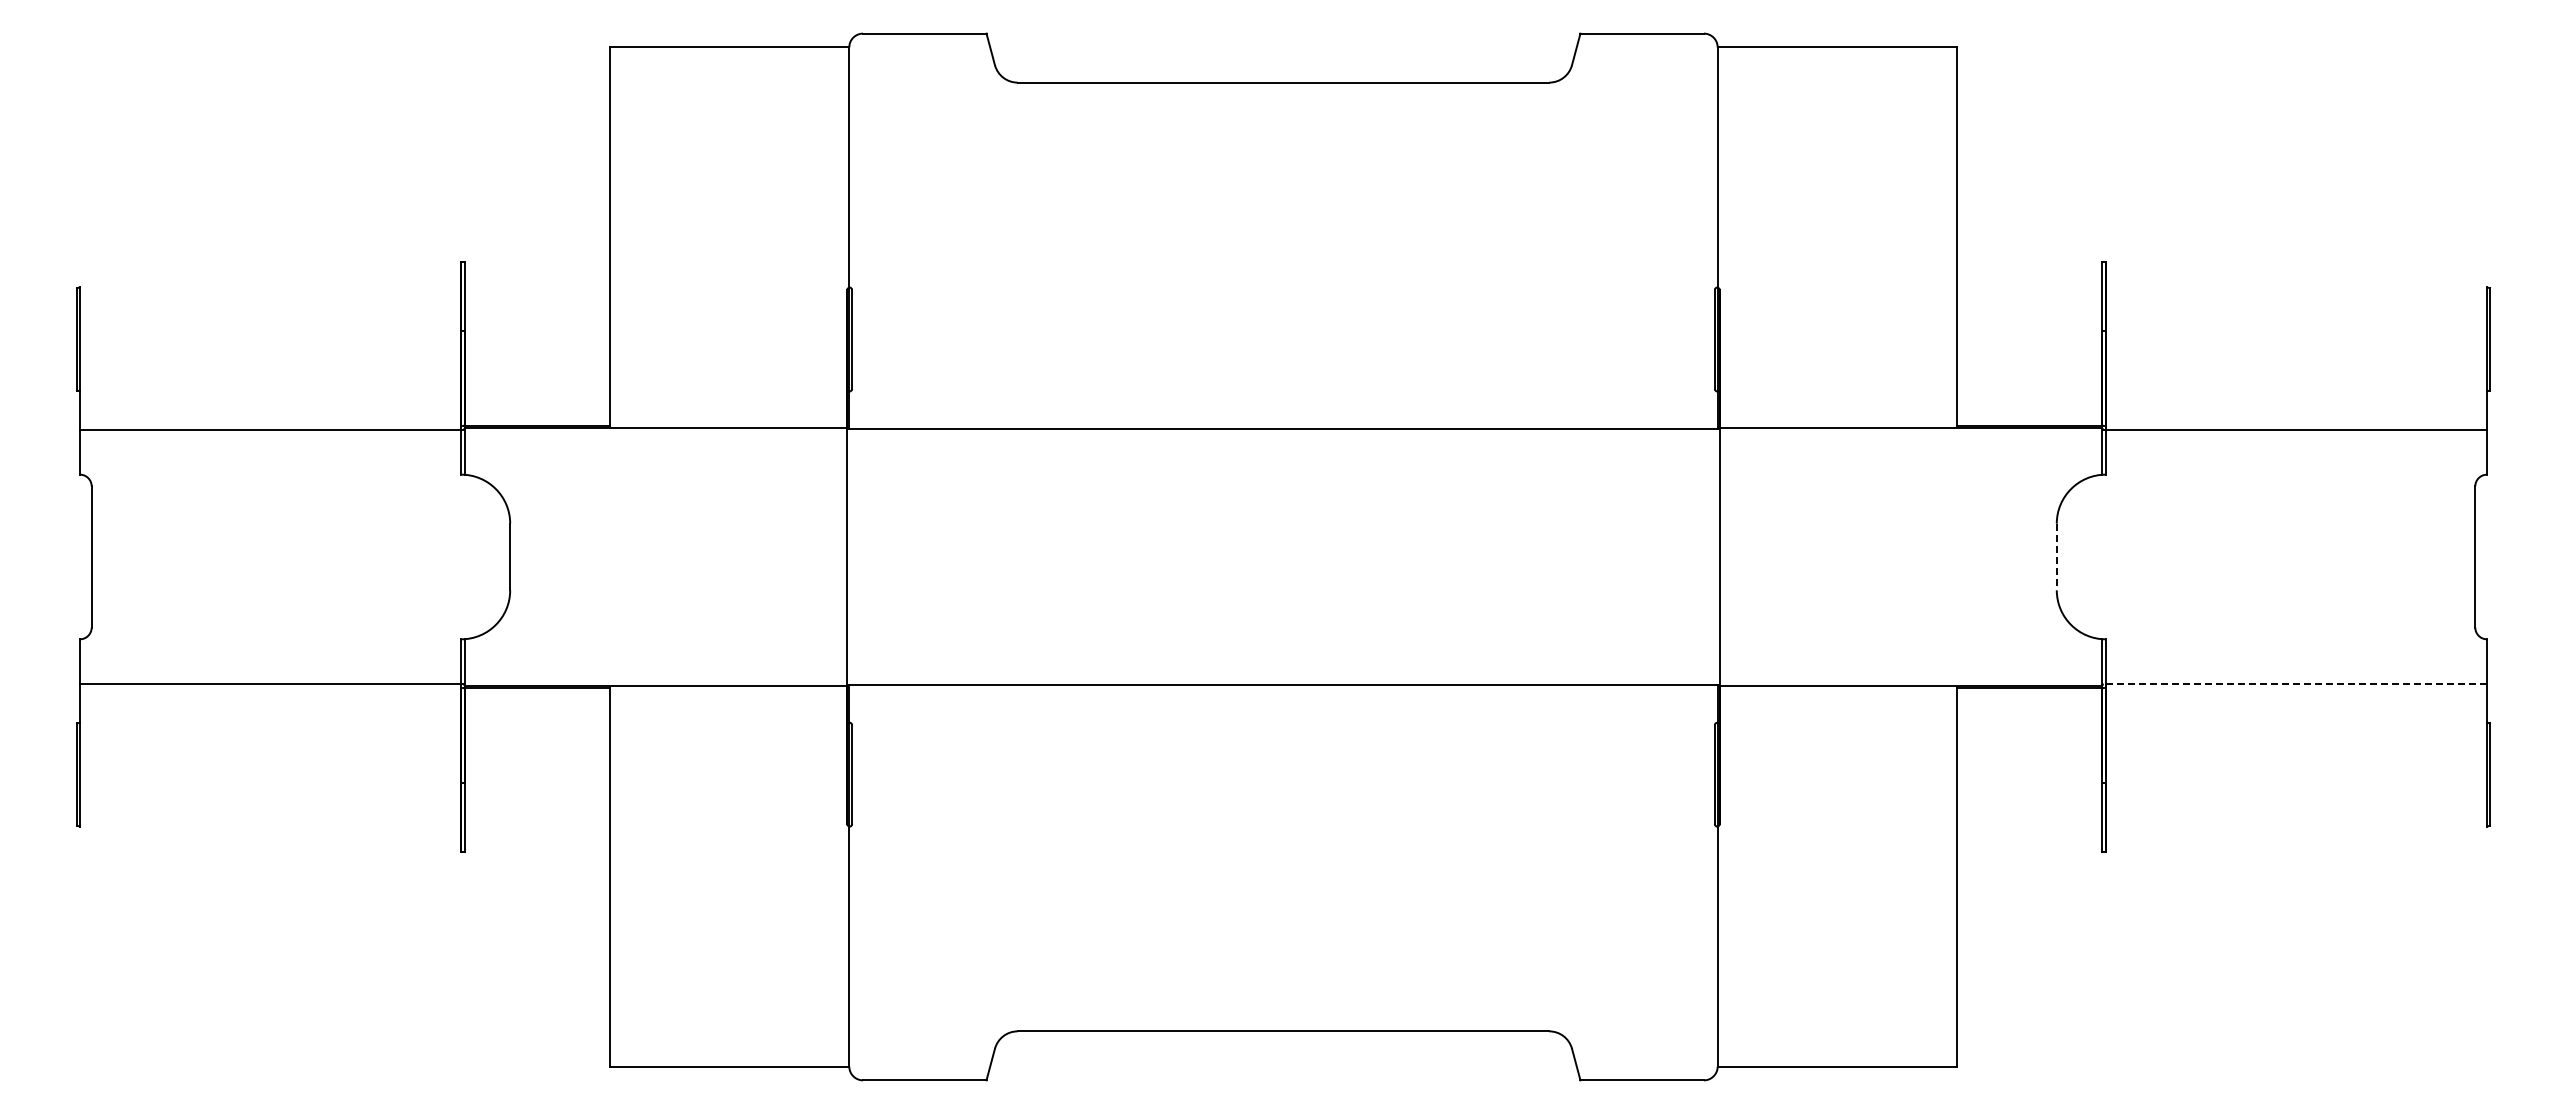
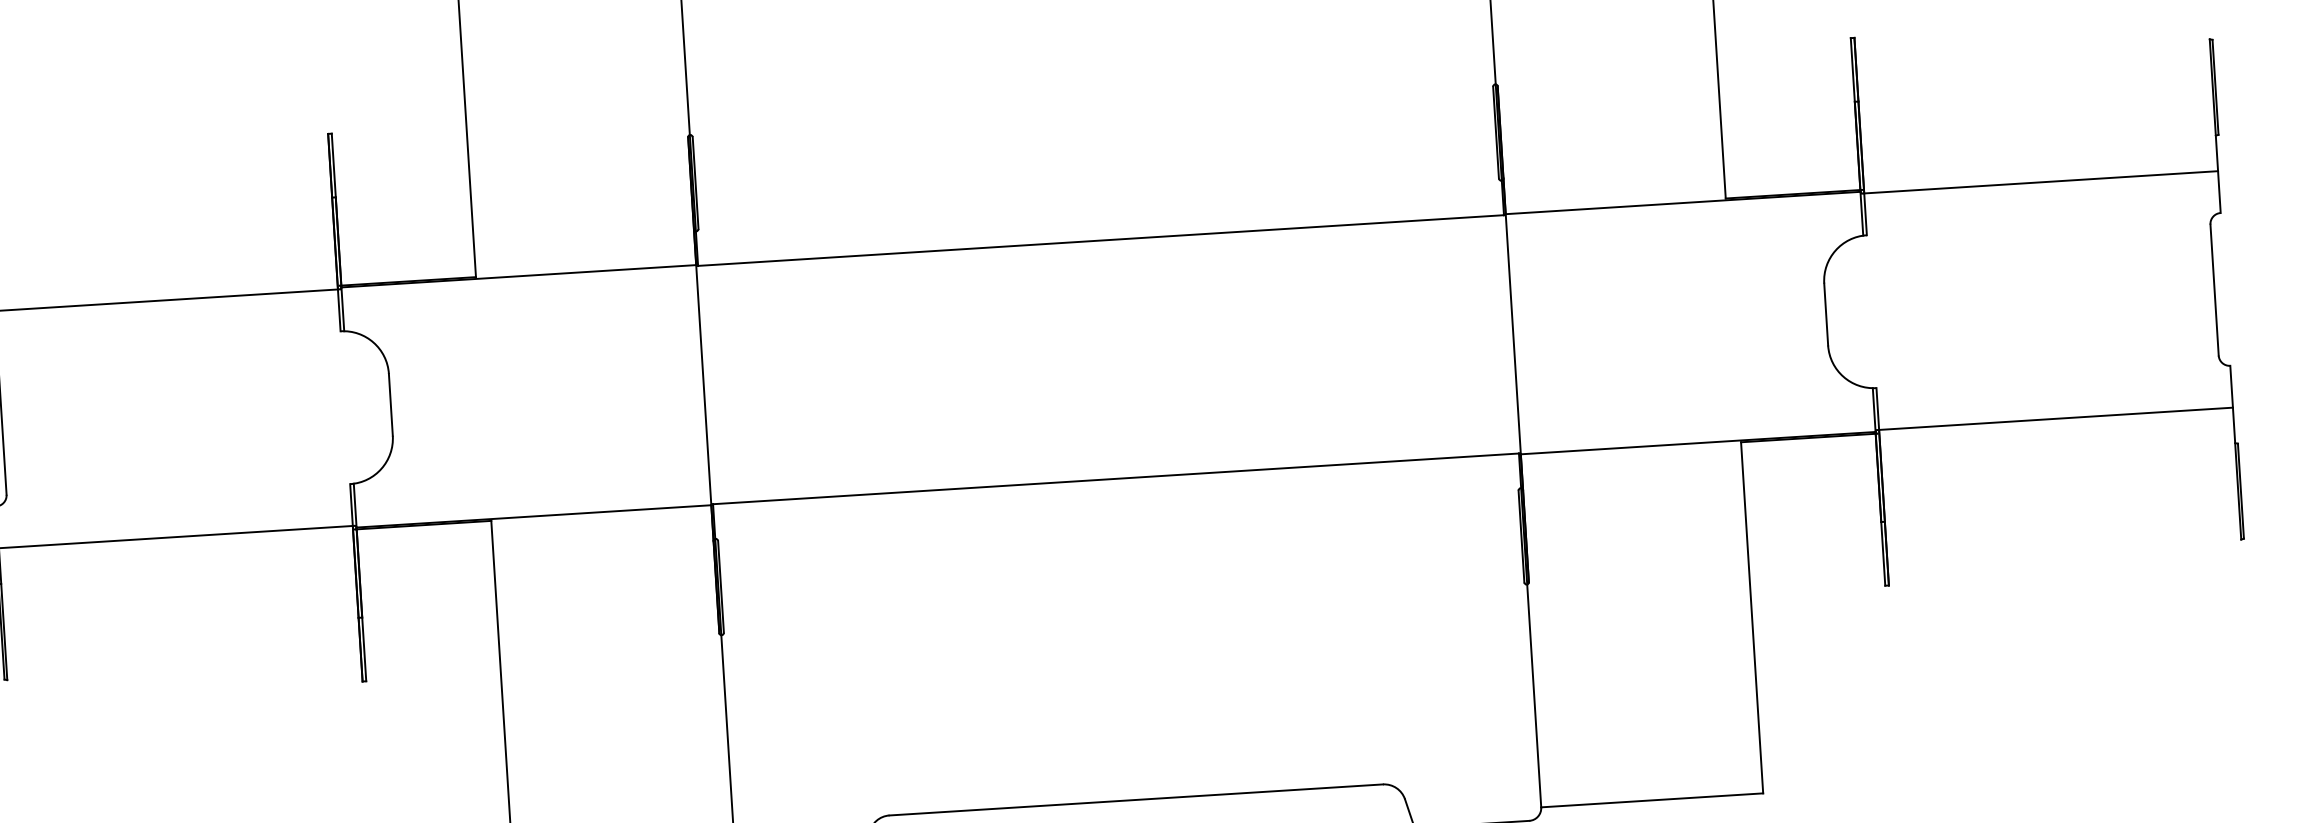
line: (2056, 557) -> (1825, 315), dashed -> solid
line: (2295, 684) -> (2055, 418), dashed -> solid

